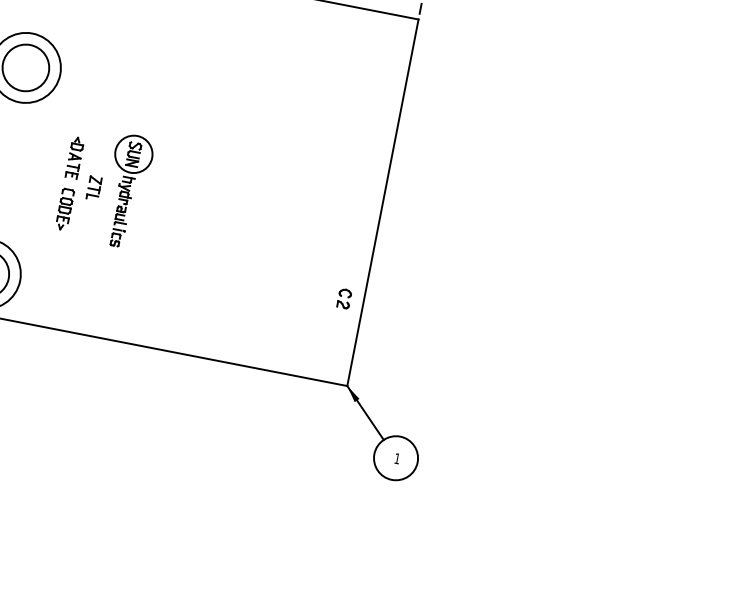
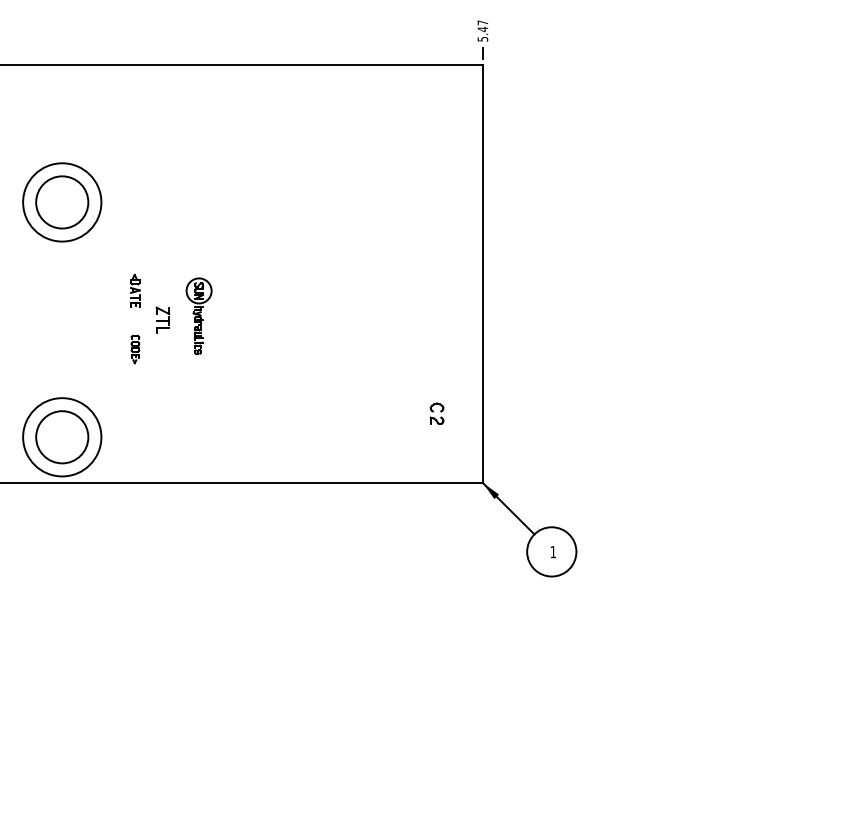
part: (75, 157) -> (135, 290), size x0.7
part: (126, 190) -> (198, 315), size x0.6
part: (65, 209) -> (135, 349), size x0.6
part: (343, 298) -> (436, 413), moved

